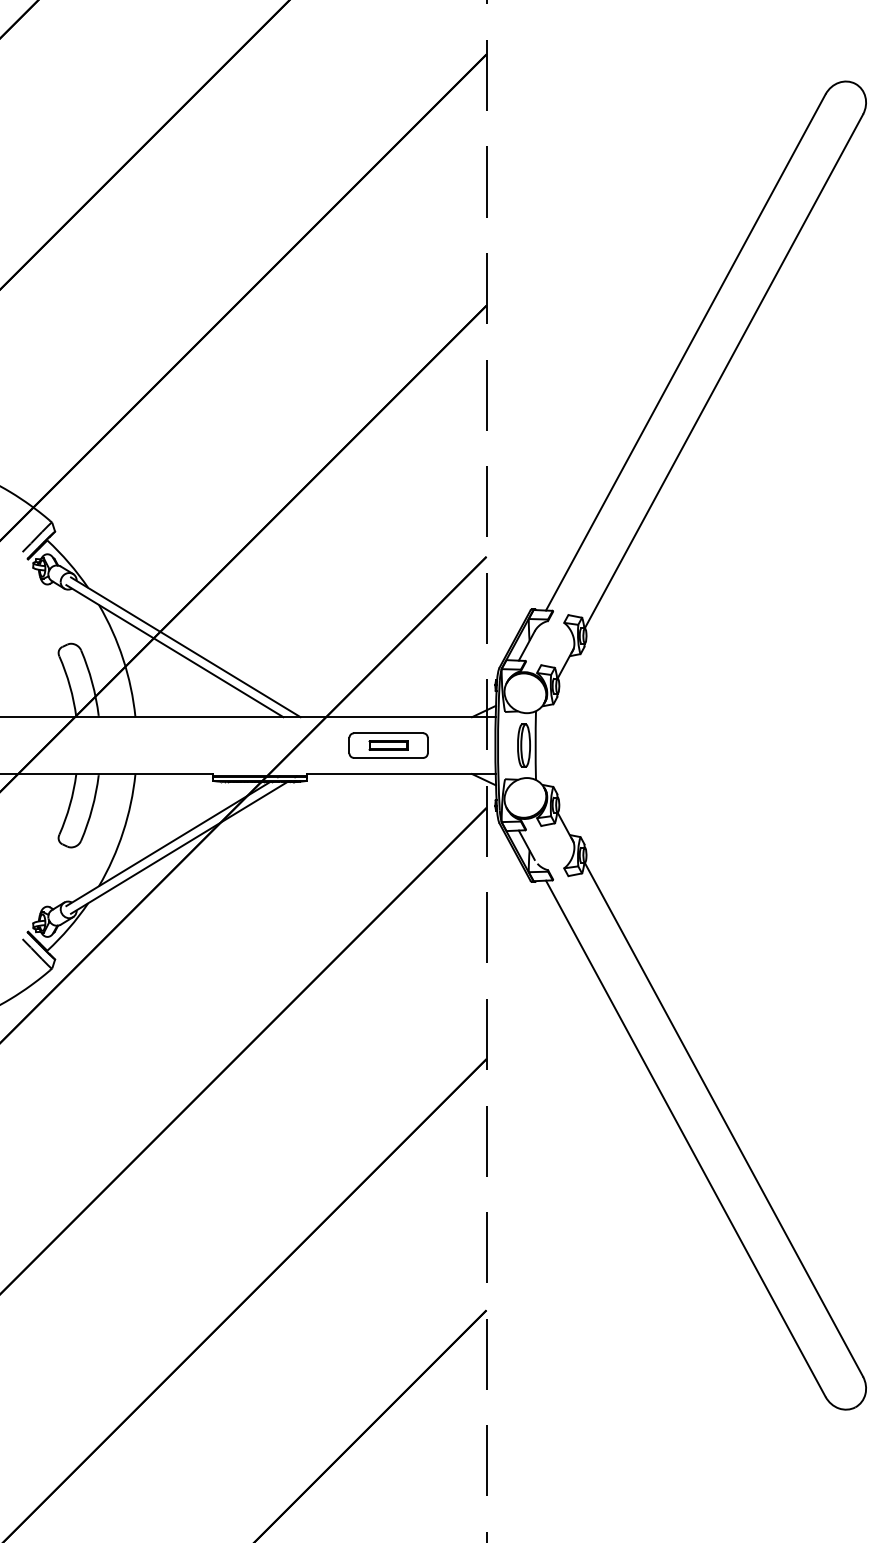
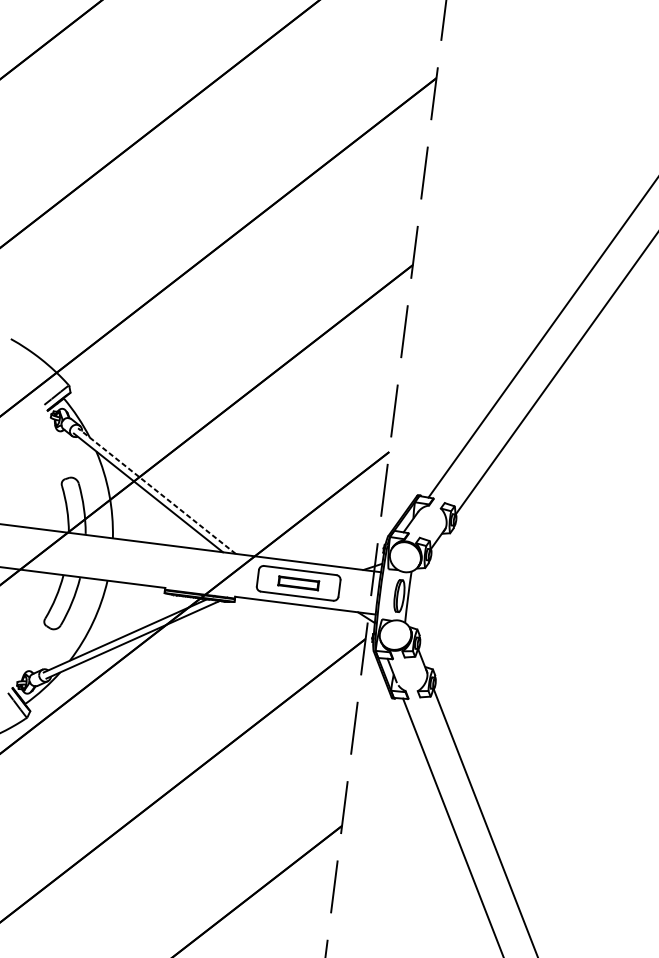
line: (185, 647) -> (156, 491), solid -> dashed
part: (388, 745) -> (298, 583), size x1.4

